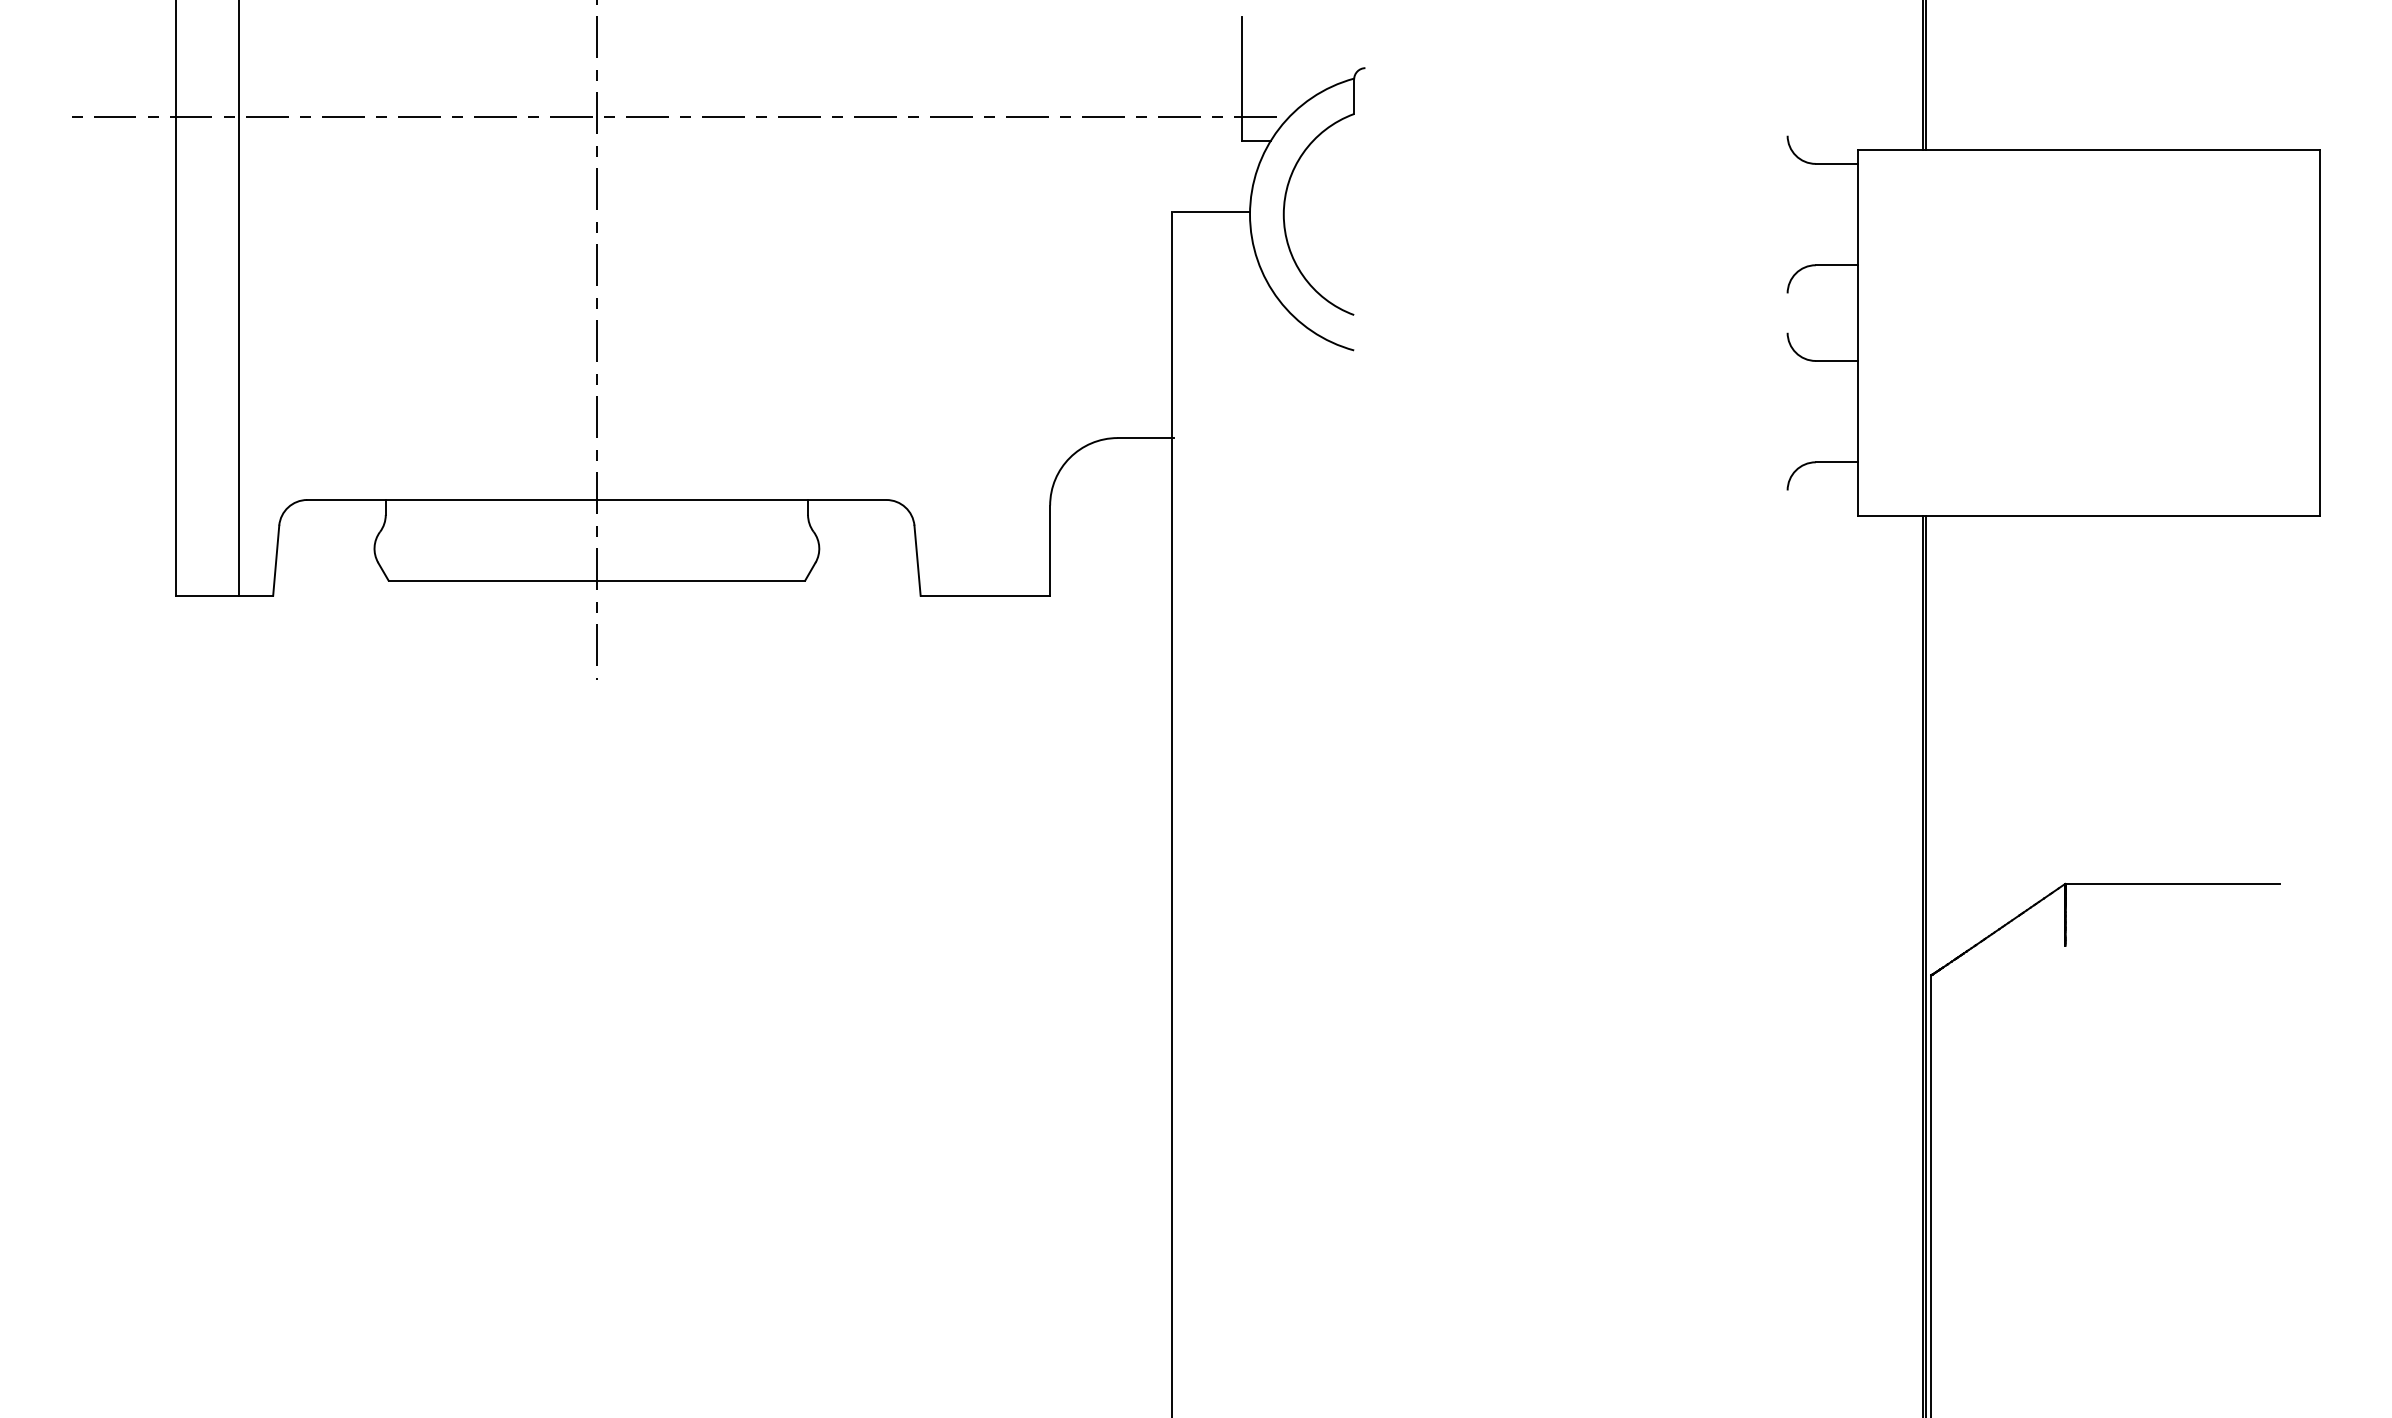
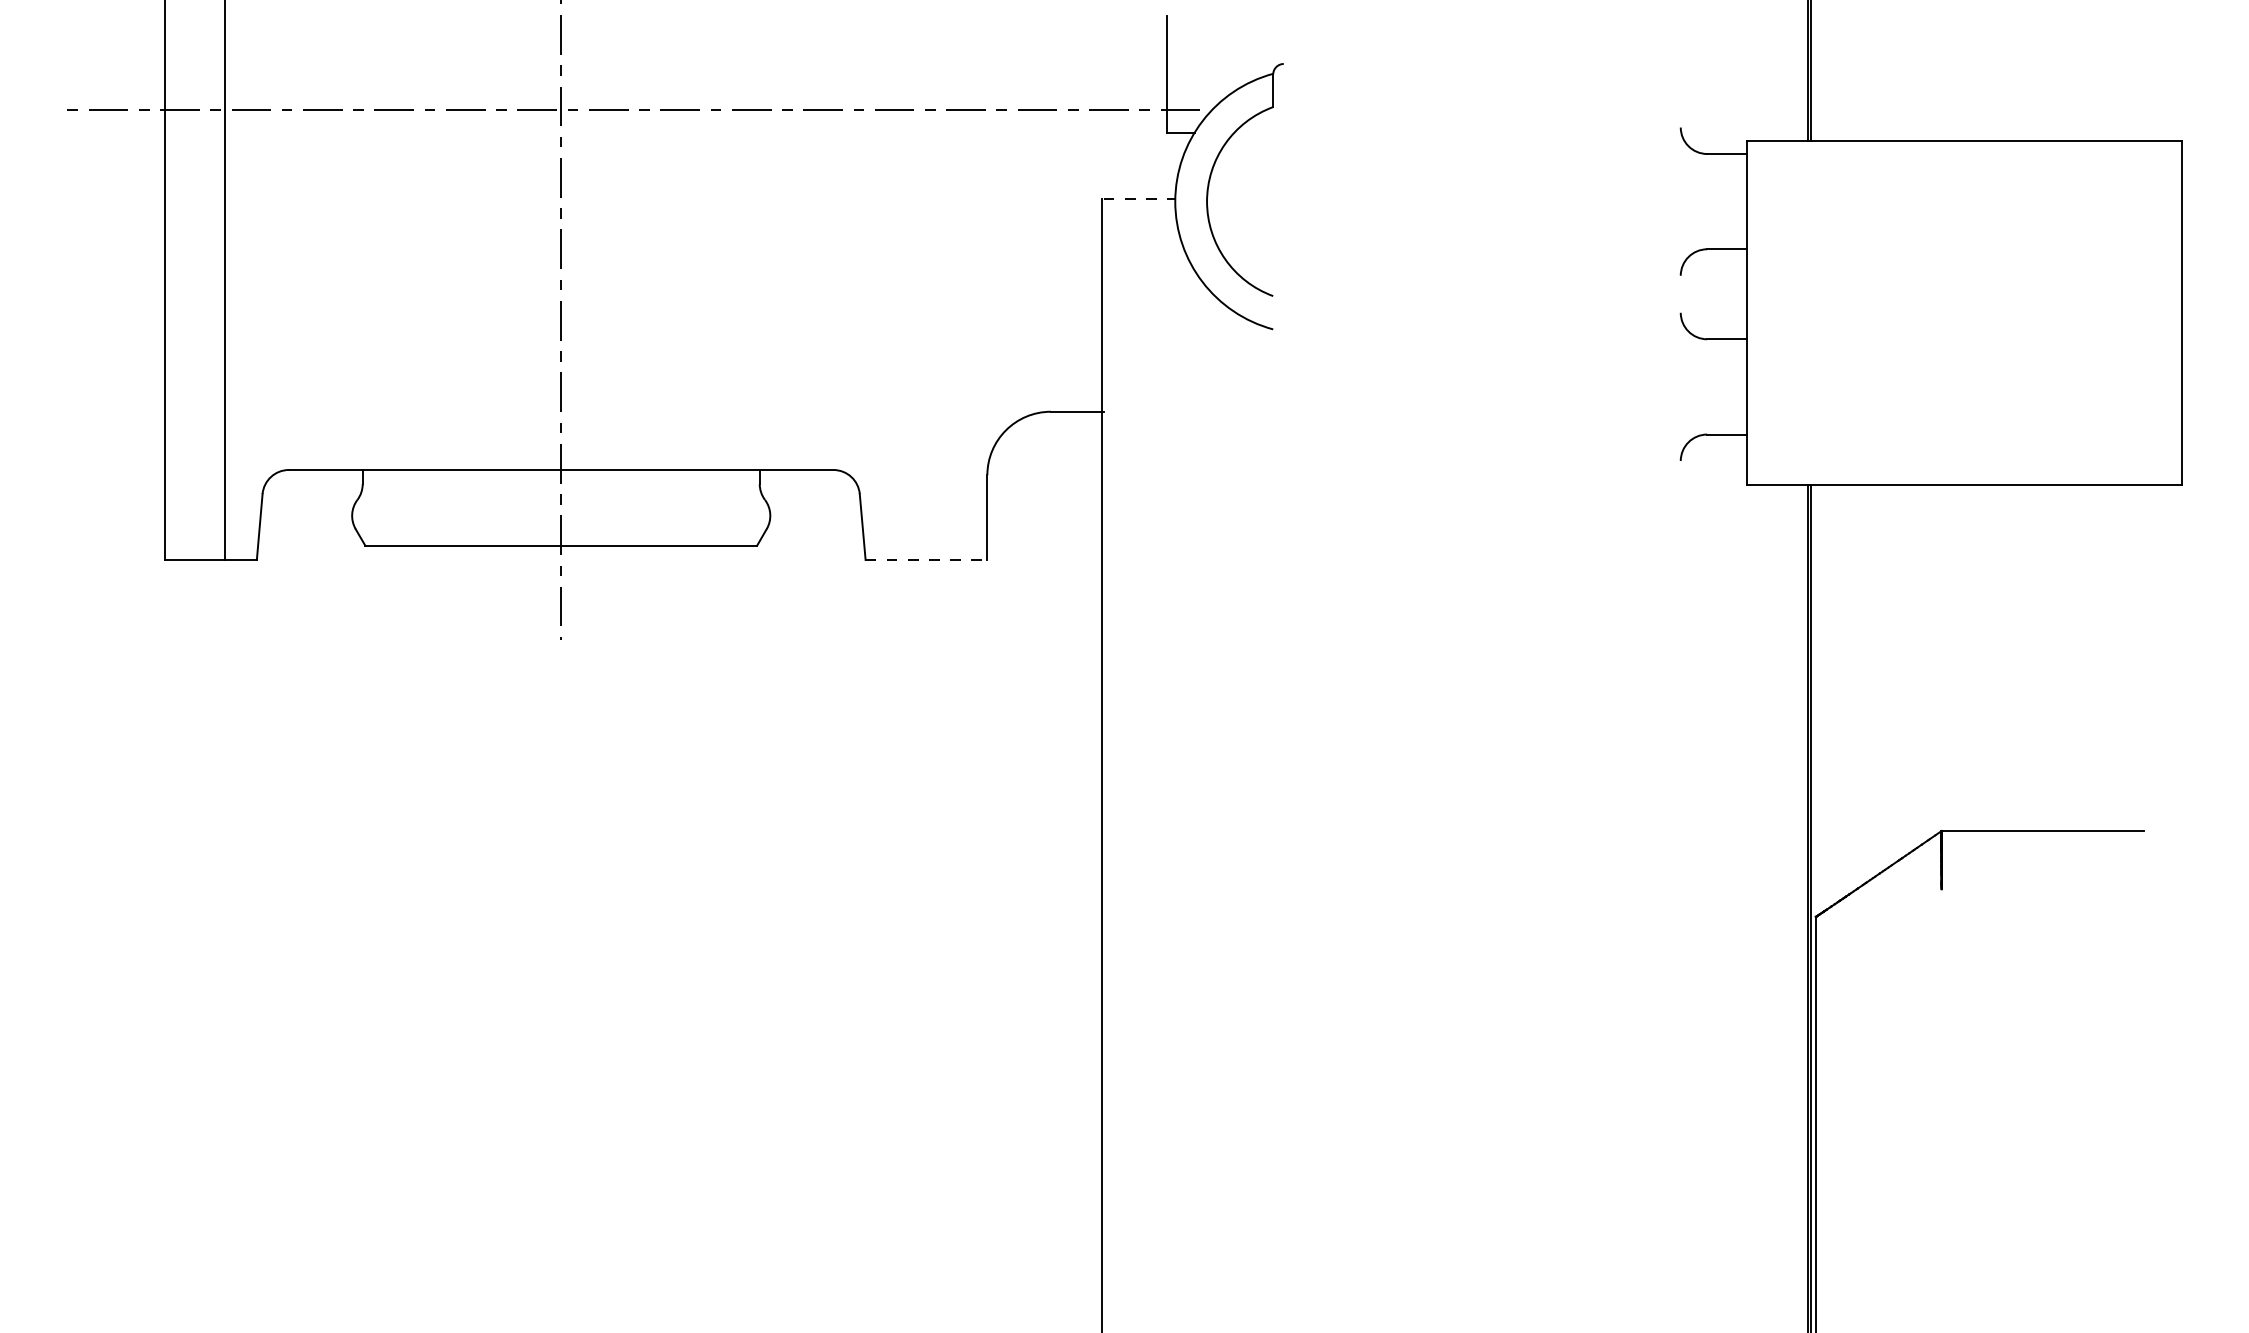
line: (1211, 211) -> (1139, 198), solid -> dashed
line: (985, 595) -> (926, 559), solid -> dashed

